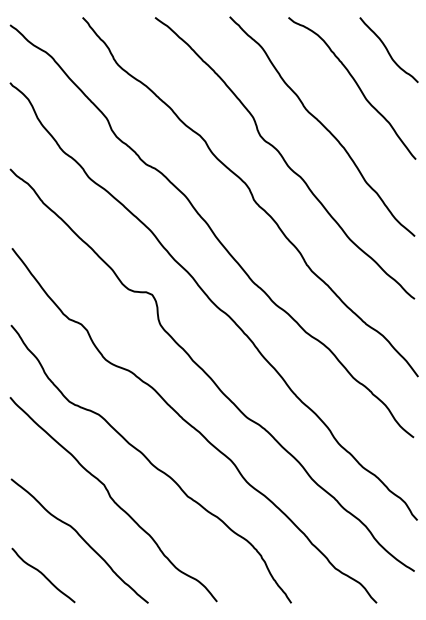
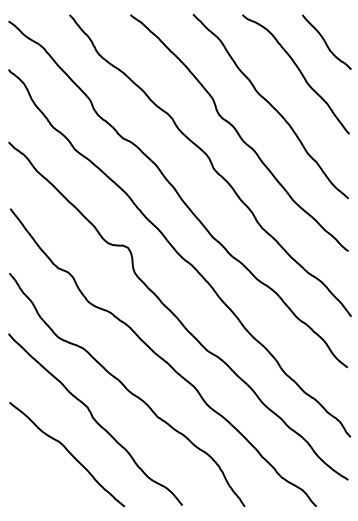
curve: (43, 575) -> (36, 483), removed

